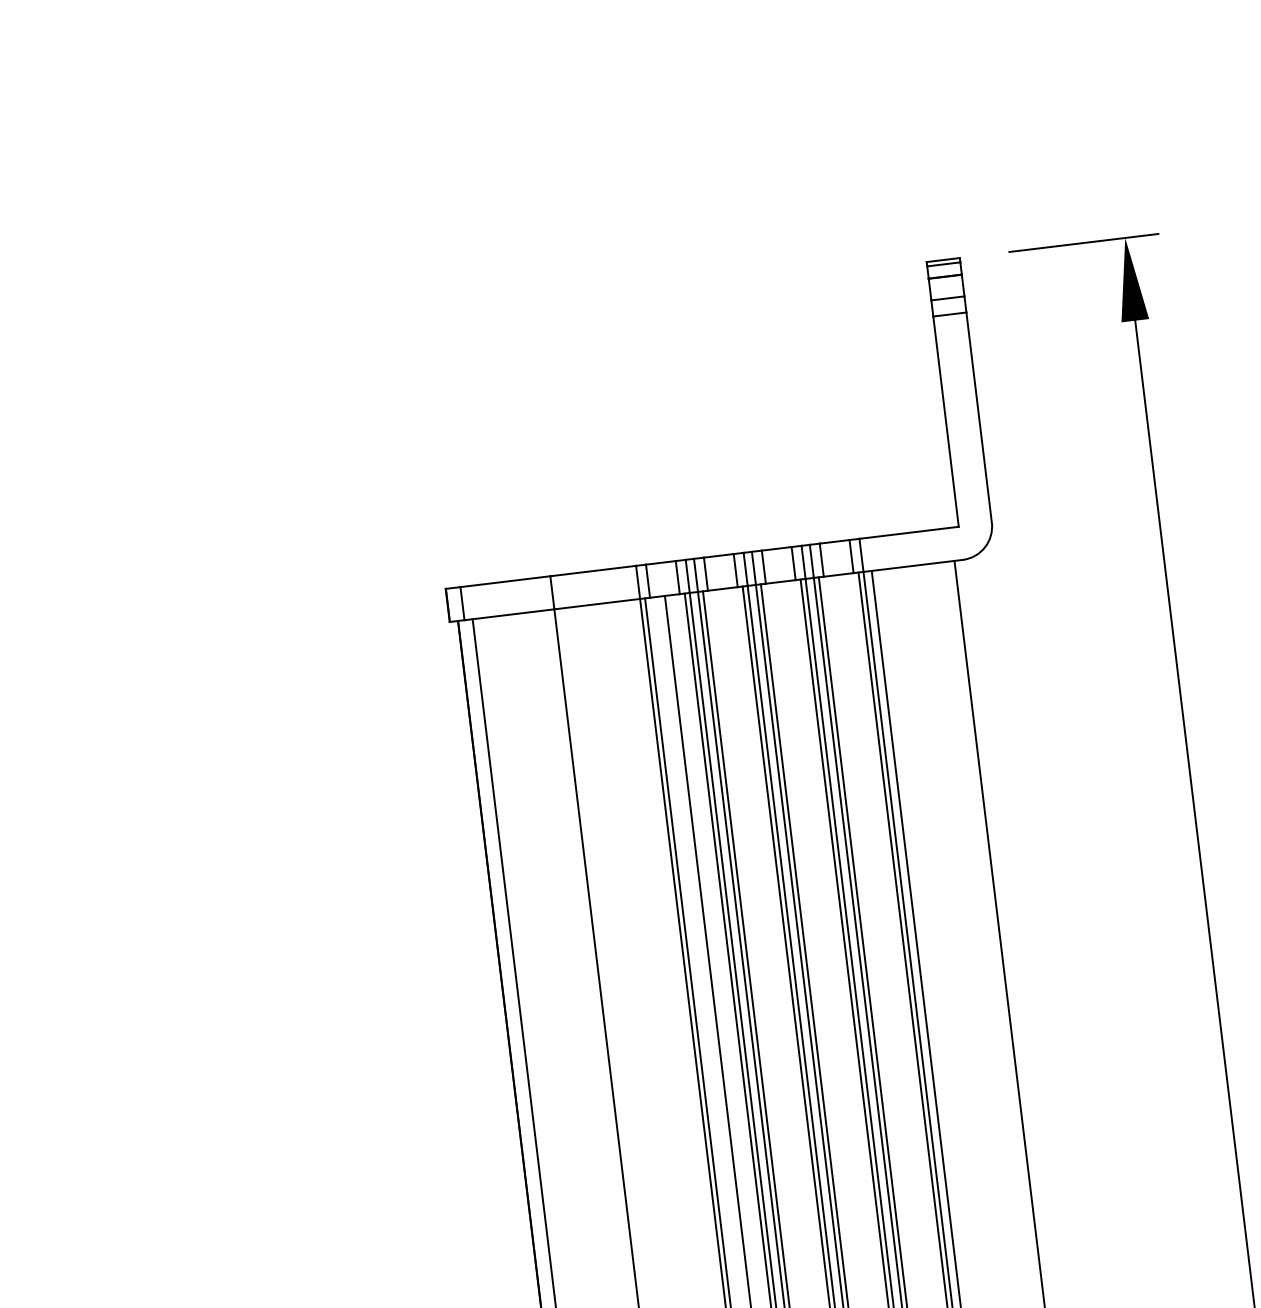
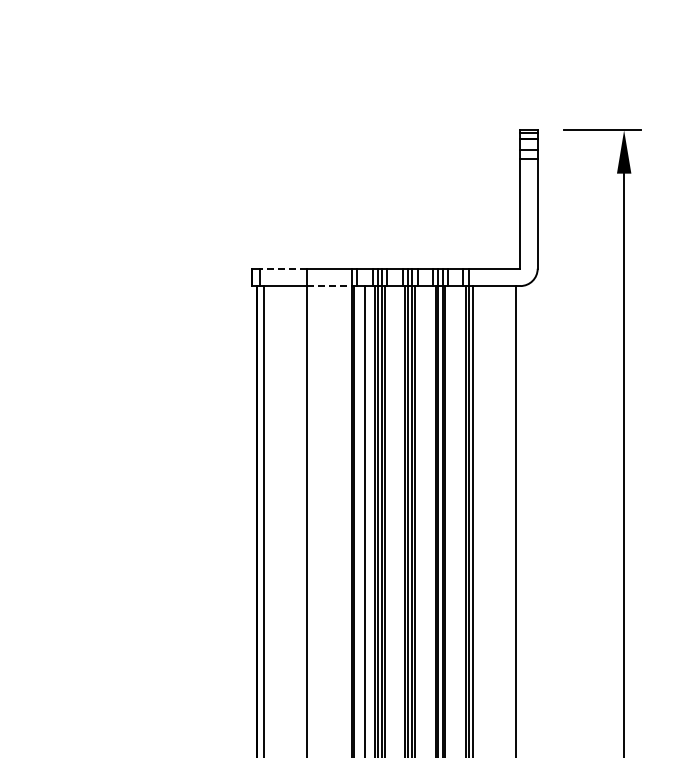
line: (505, 581) -> (283, 268), solid -> dashed
line: (597, 604) -> (329, 286), solid -> dashed

